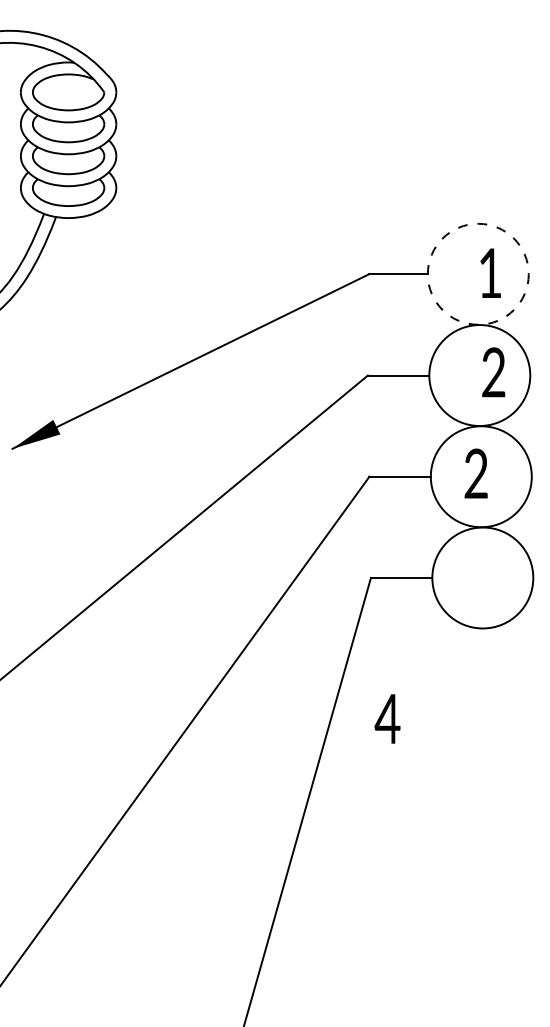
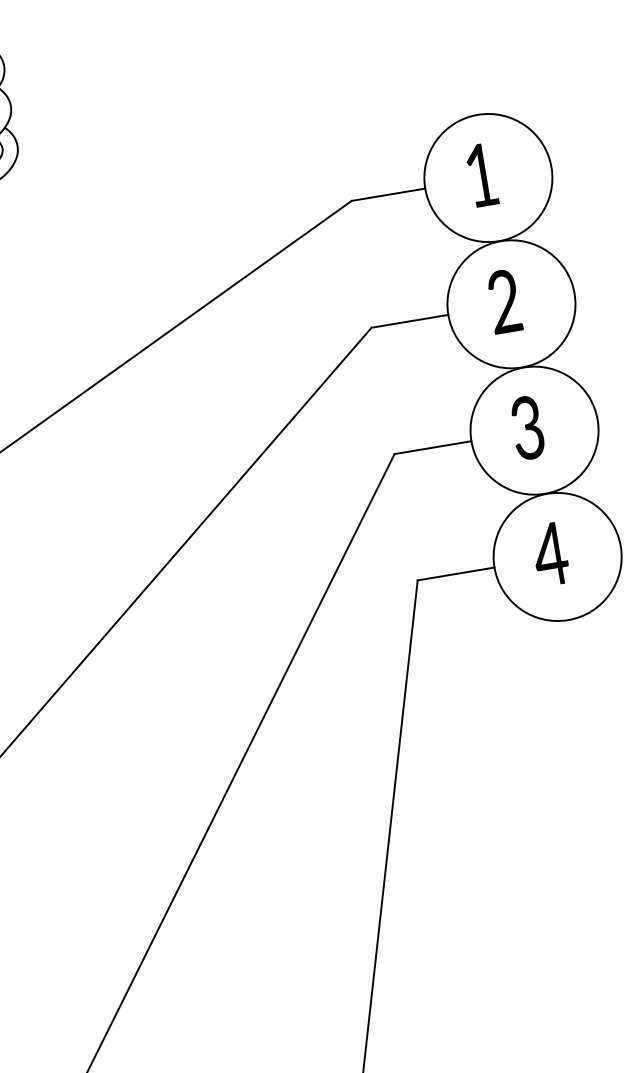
text: (490, 272) -> (481, 174), moved
circle: (477, 273) -> (487, 177), dashed -> solid
text: (493, 372) -> (504, 301), moved
text: (475, 474) -> (526, 429), 2 -> 3
text: (387, 718) -> (550, 553), moved

